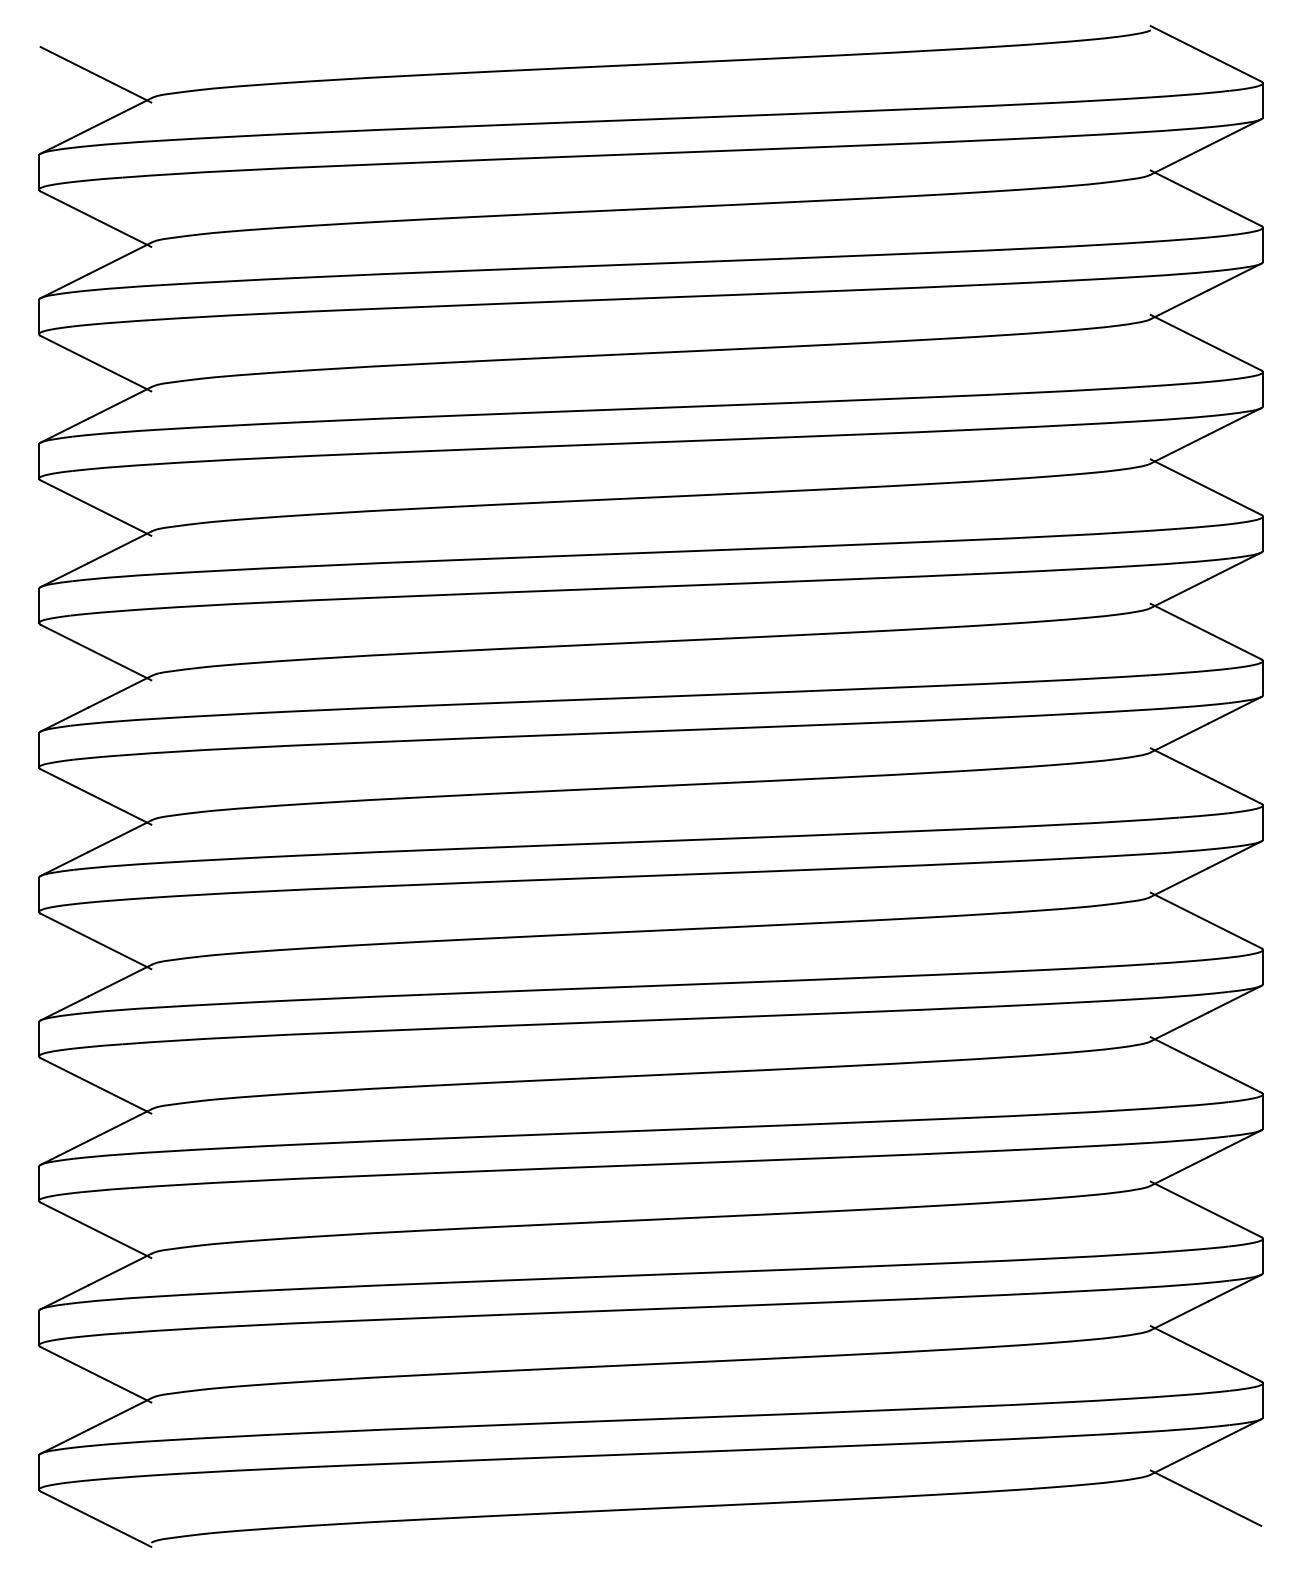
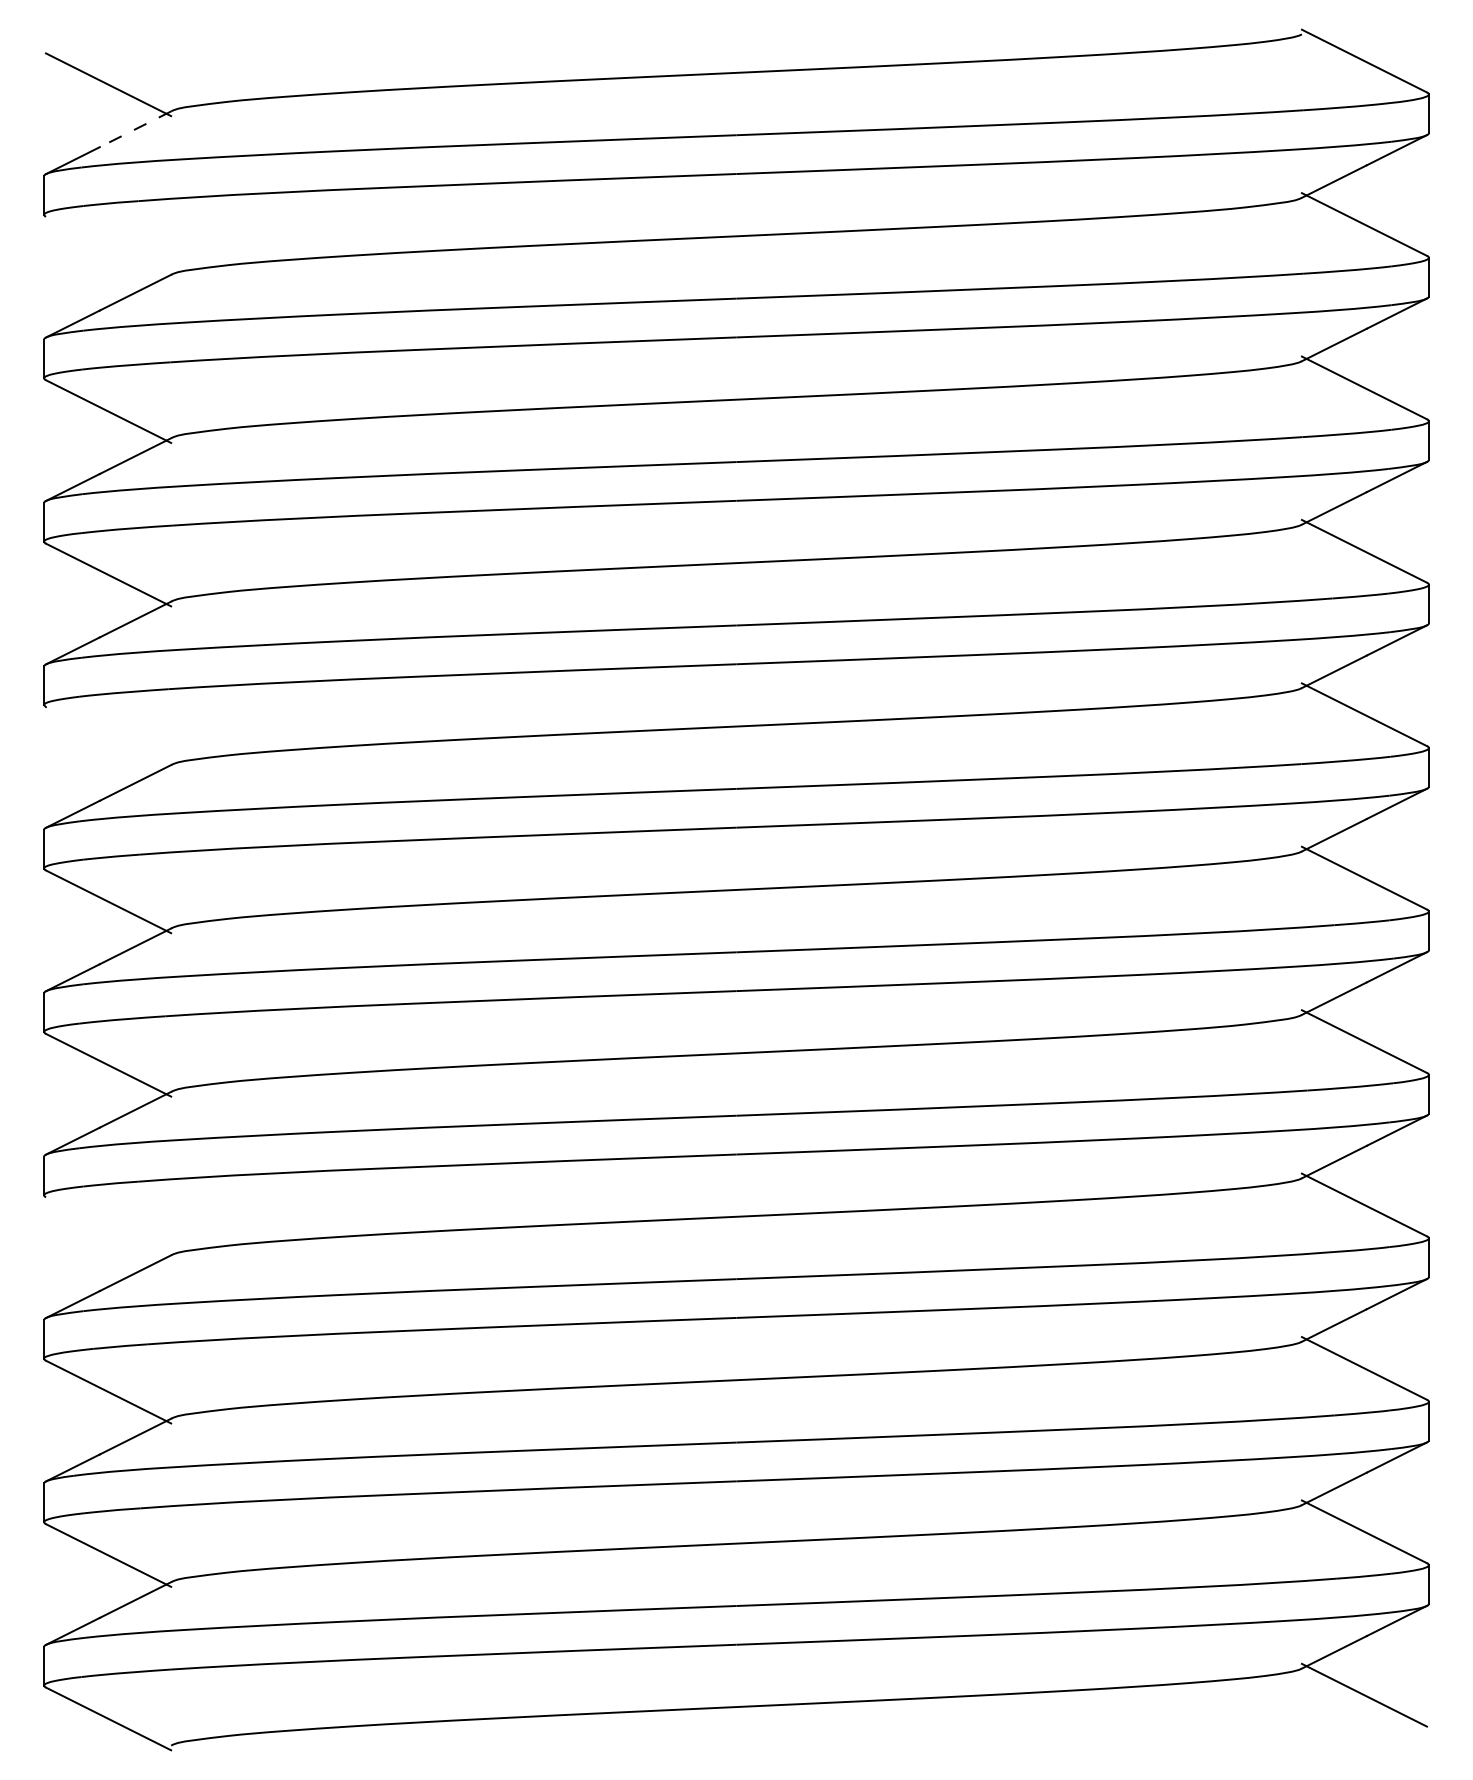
line: (119, 114) -> (135, 129), solid -> dashed
line: (95, 218) -> (108, 247), removed
line: (95, 652) -> (108, 738), removed
line: (95, 1085) -> (108, 1228), removed

